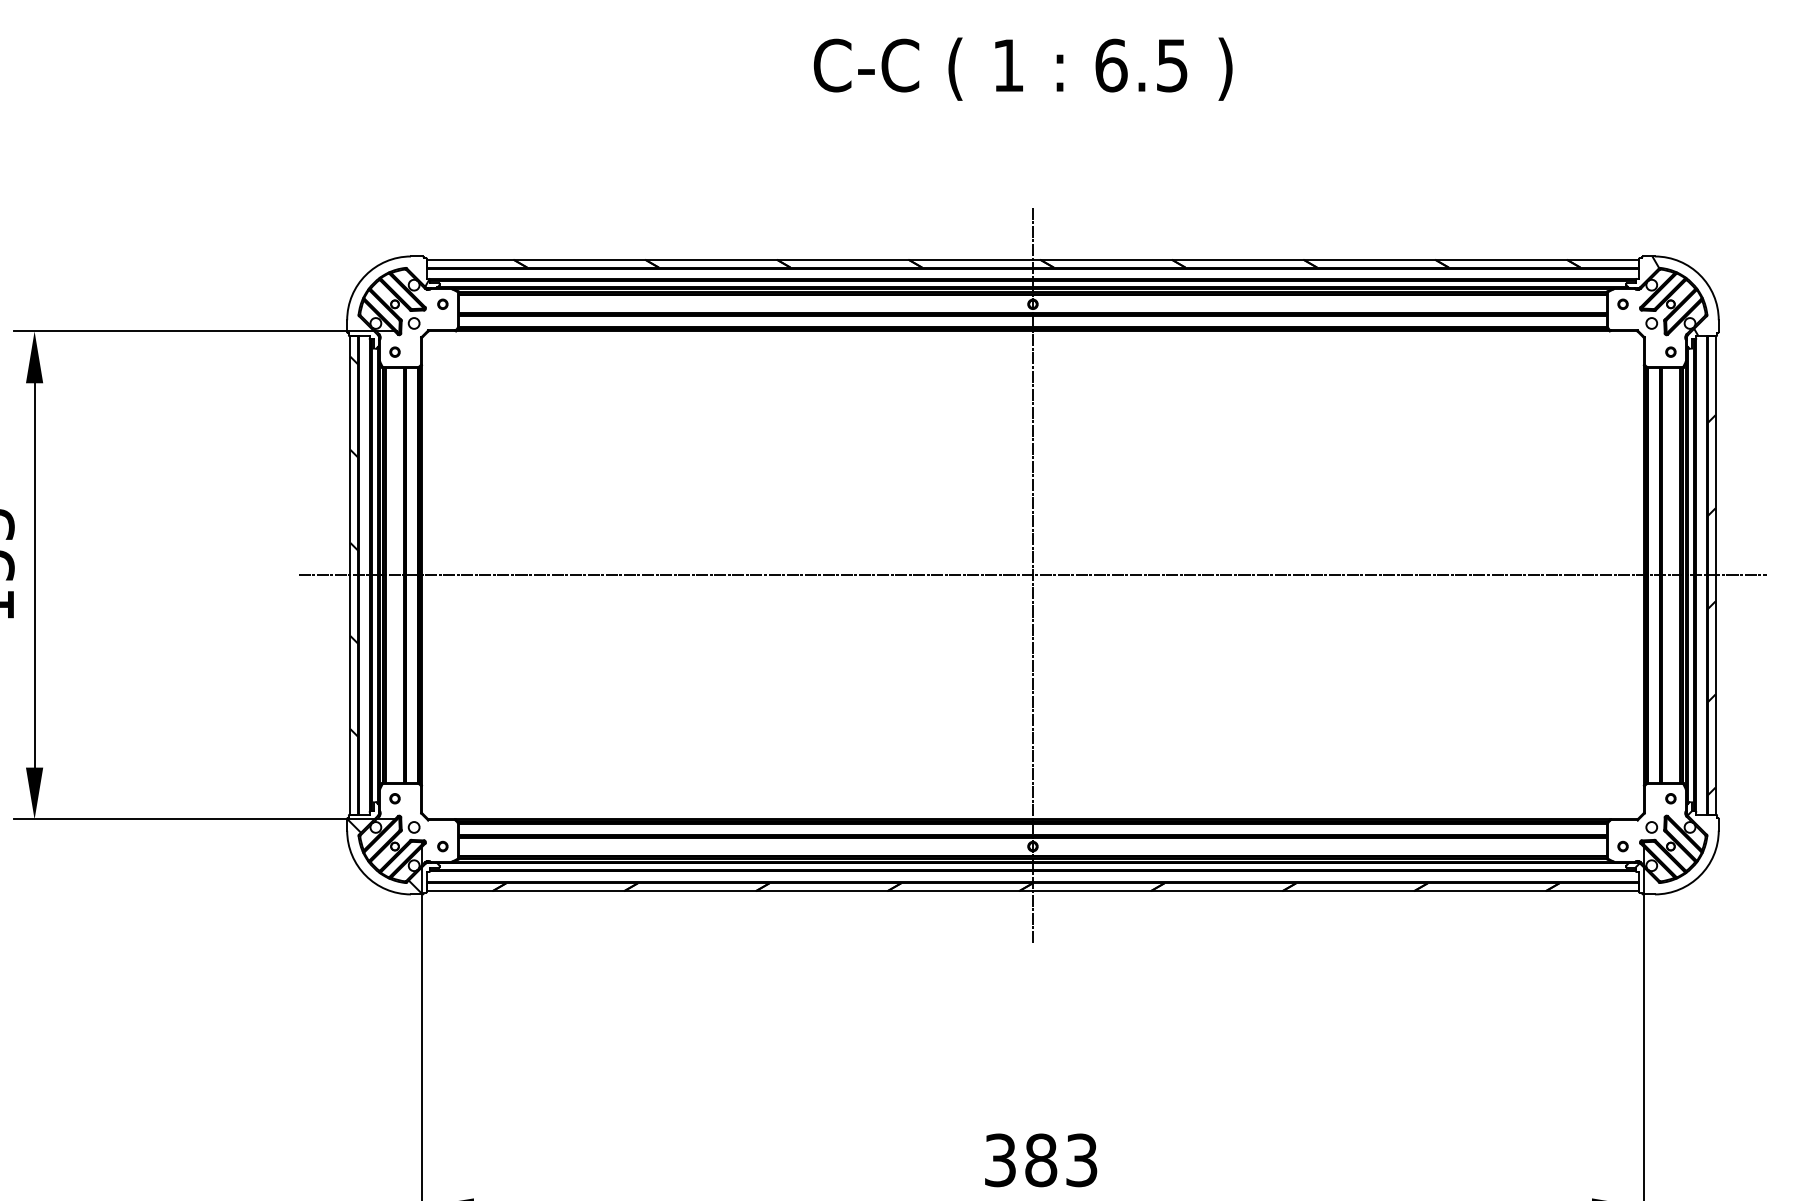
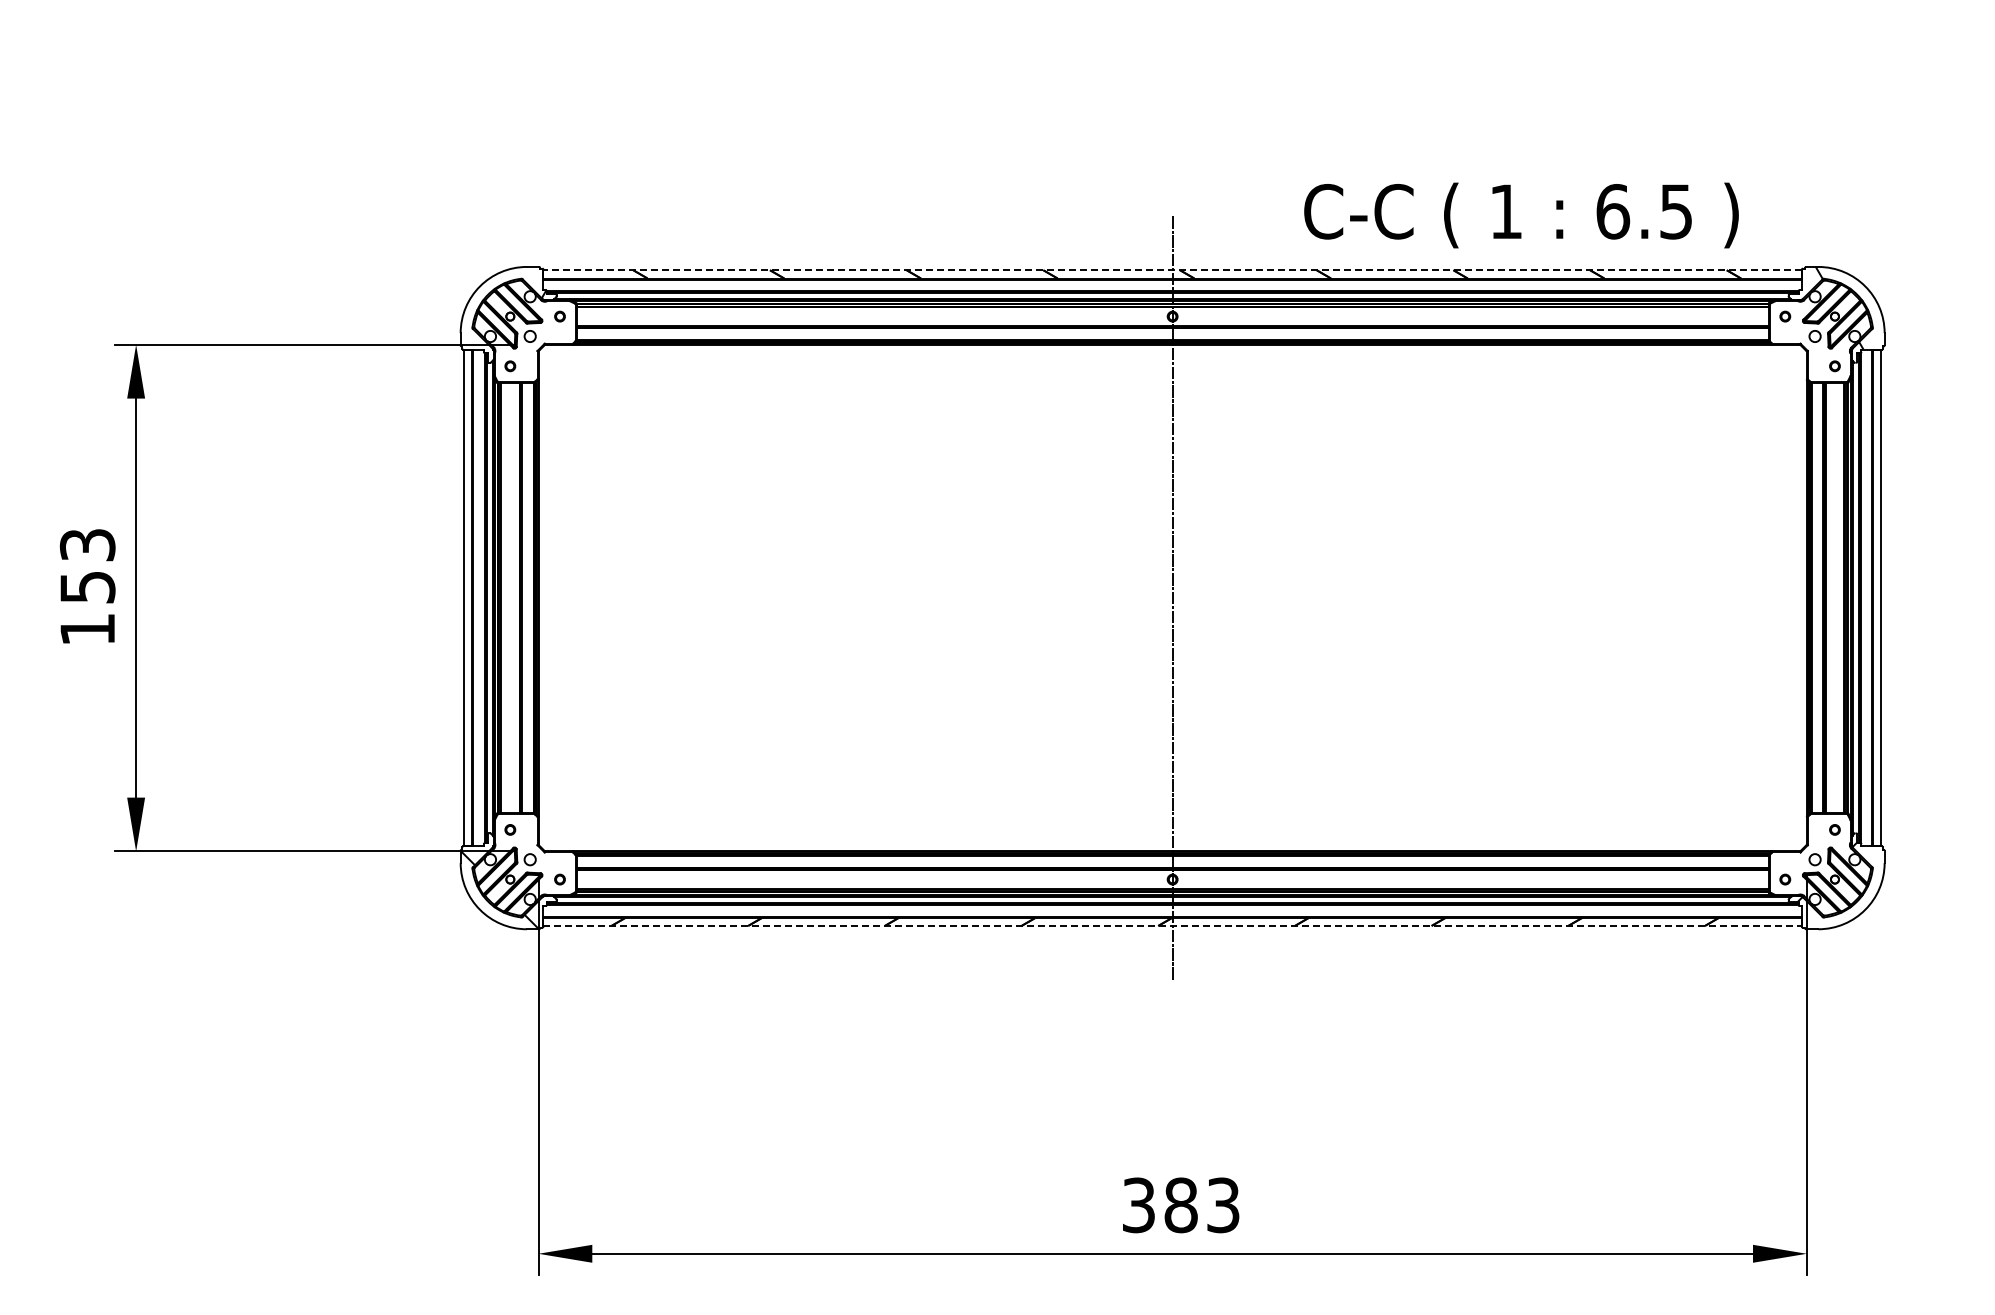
text: (1023, 69) -> (1521, 215), moved
line: (1032, 259) -> (1172, 270), solid -> dashed
hatch: (353, 546) -> (467, 568), removed
line: (1032, 575) -> (1172, 598), removed
hatch: (1711, 604) -> (1877, 628), removed
line: (1033, 890) -> (1173, 925), solid -> dashed

